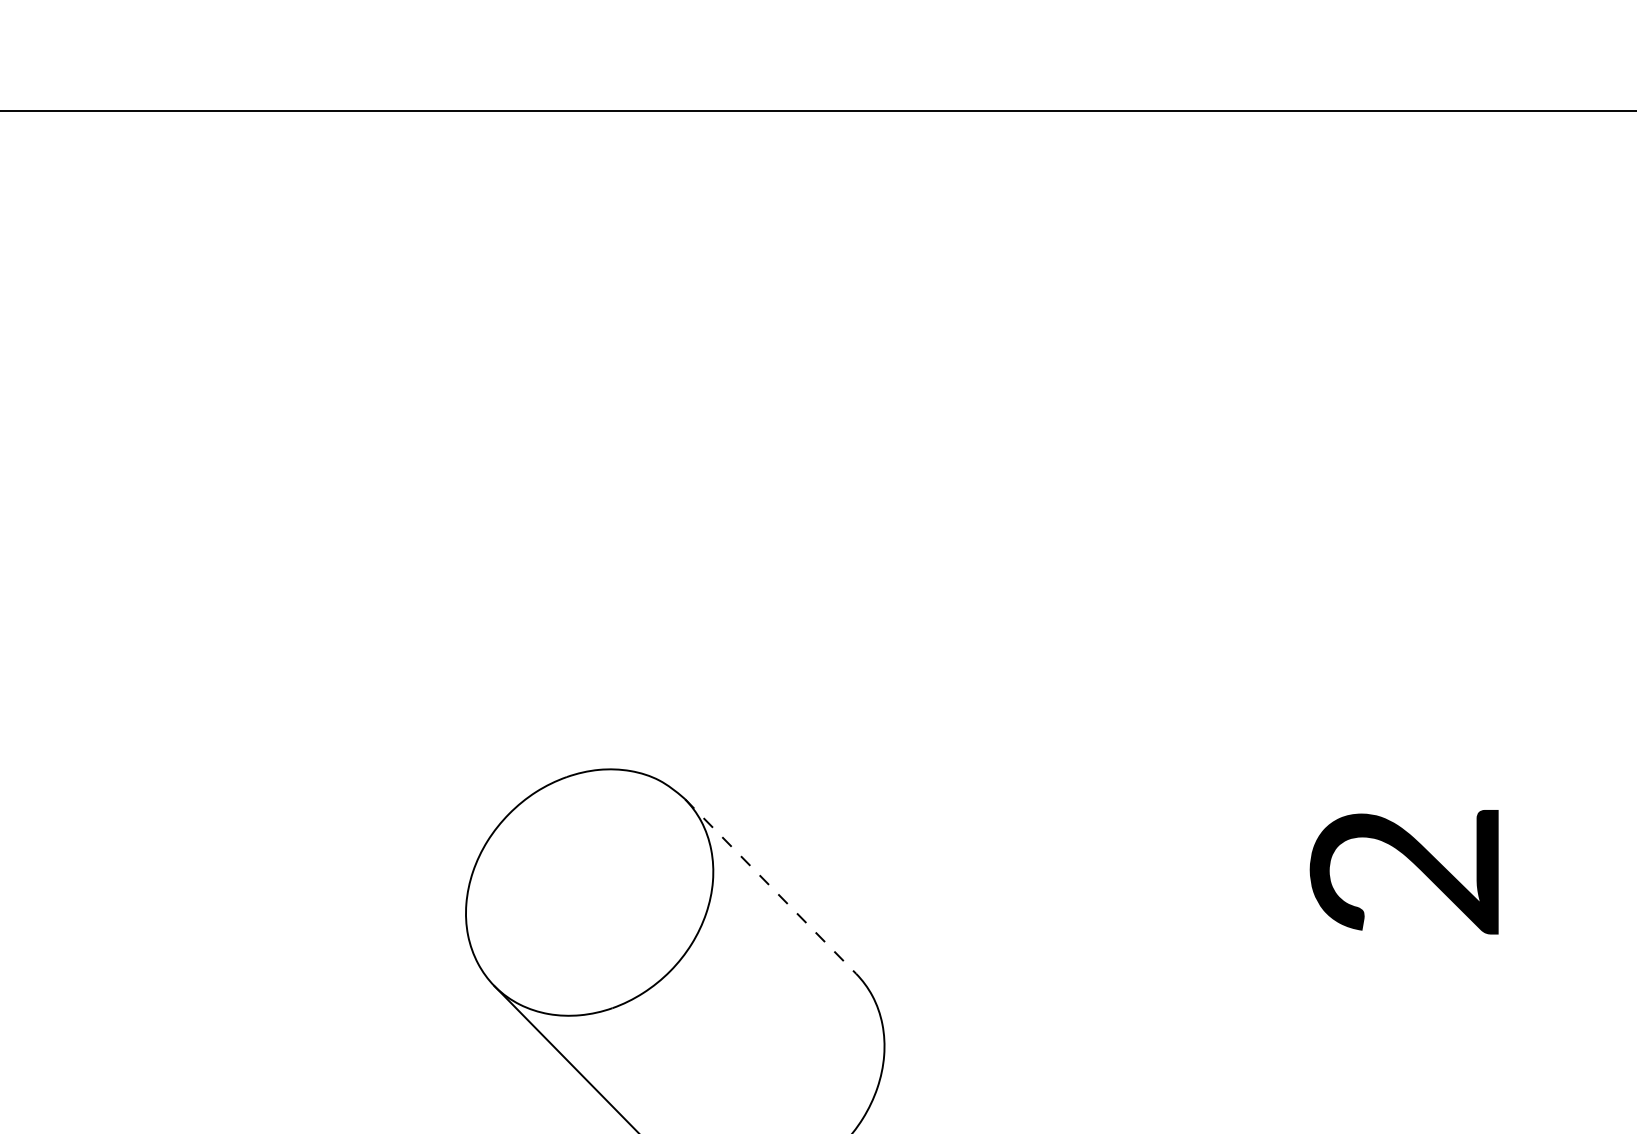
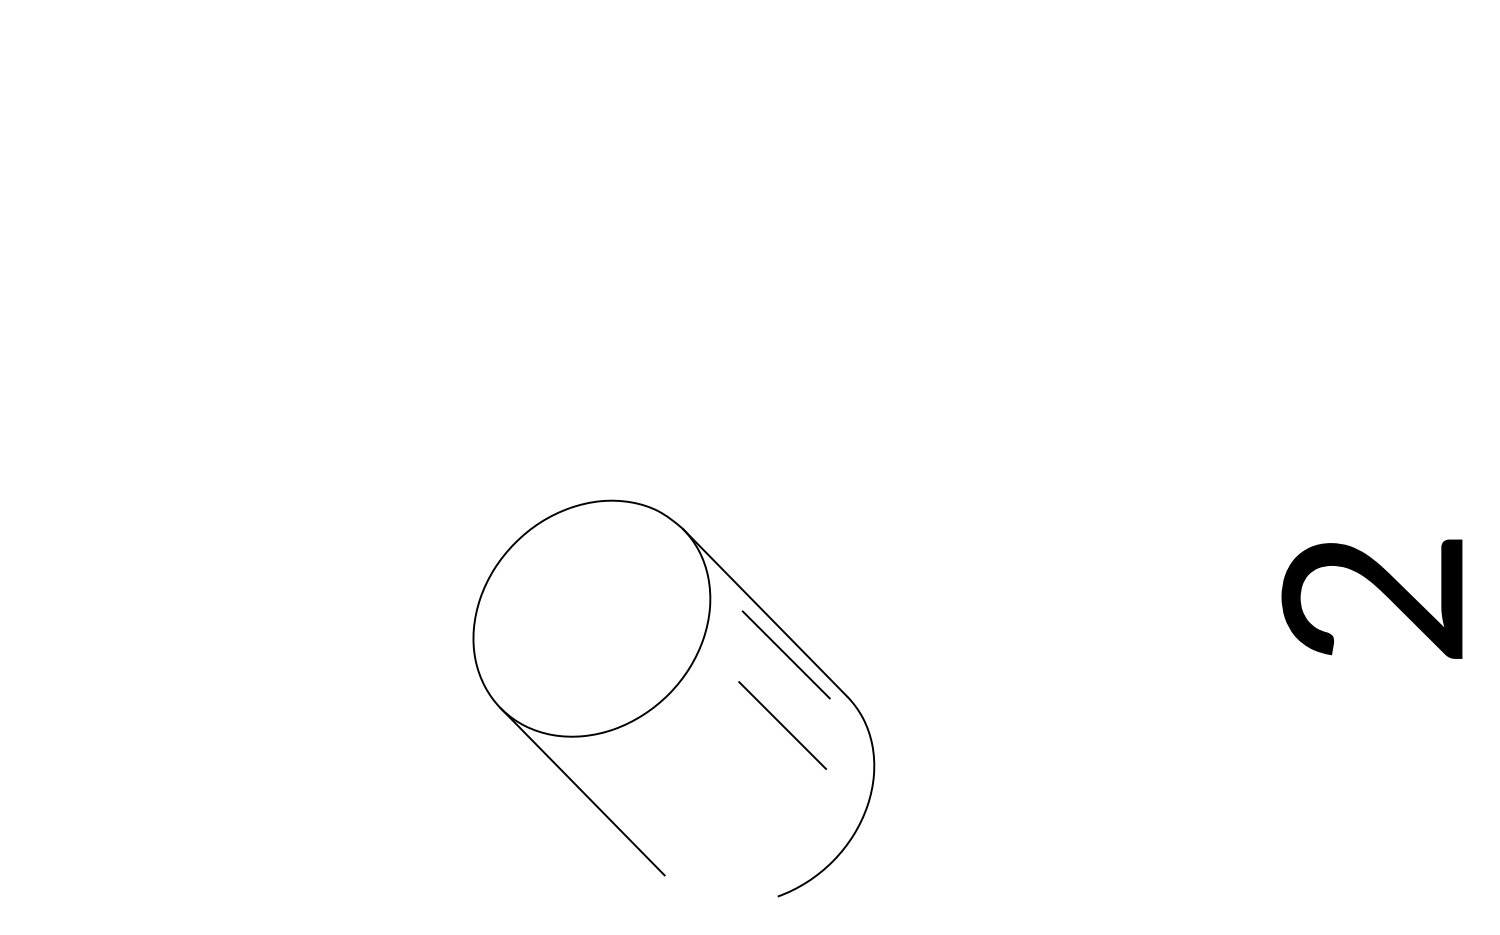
line: (770, 886) -> (765, 612), dashed -> solid
line: (792, 930) -> (786, 655), added
line: (788, 1003) -> (782, 724), added

